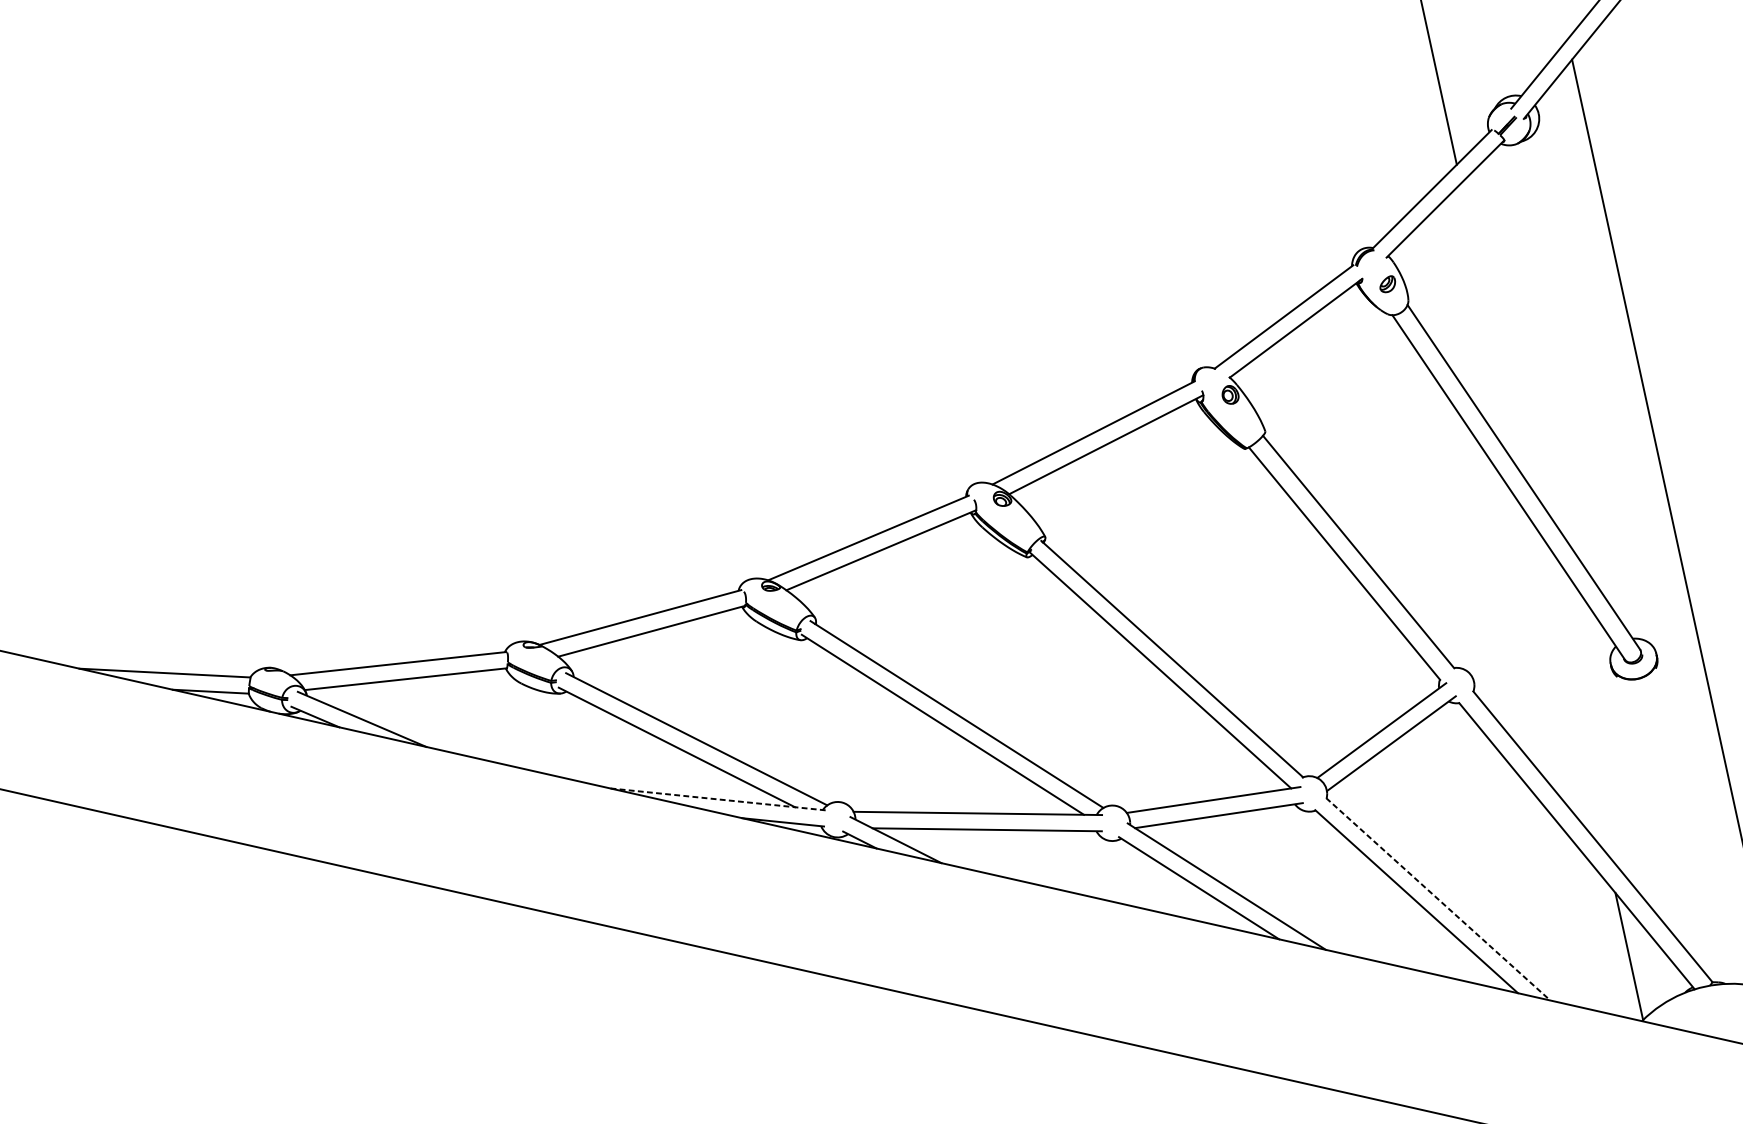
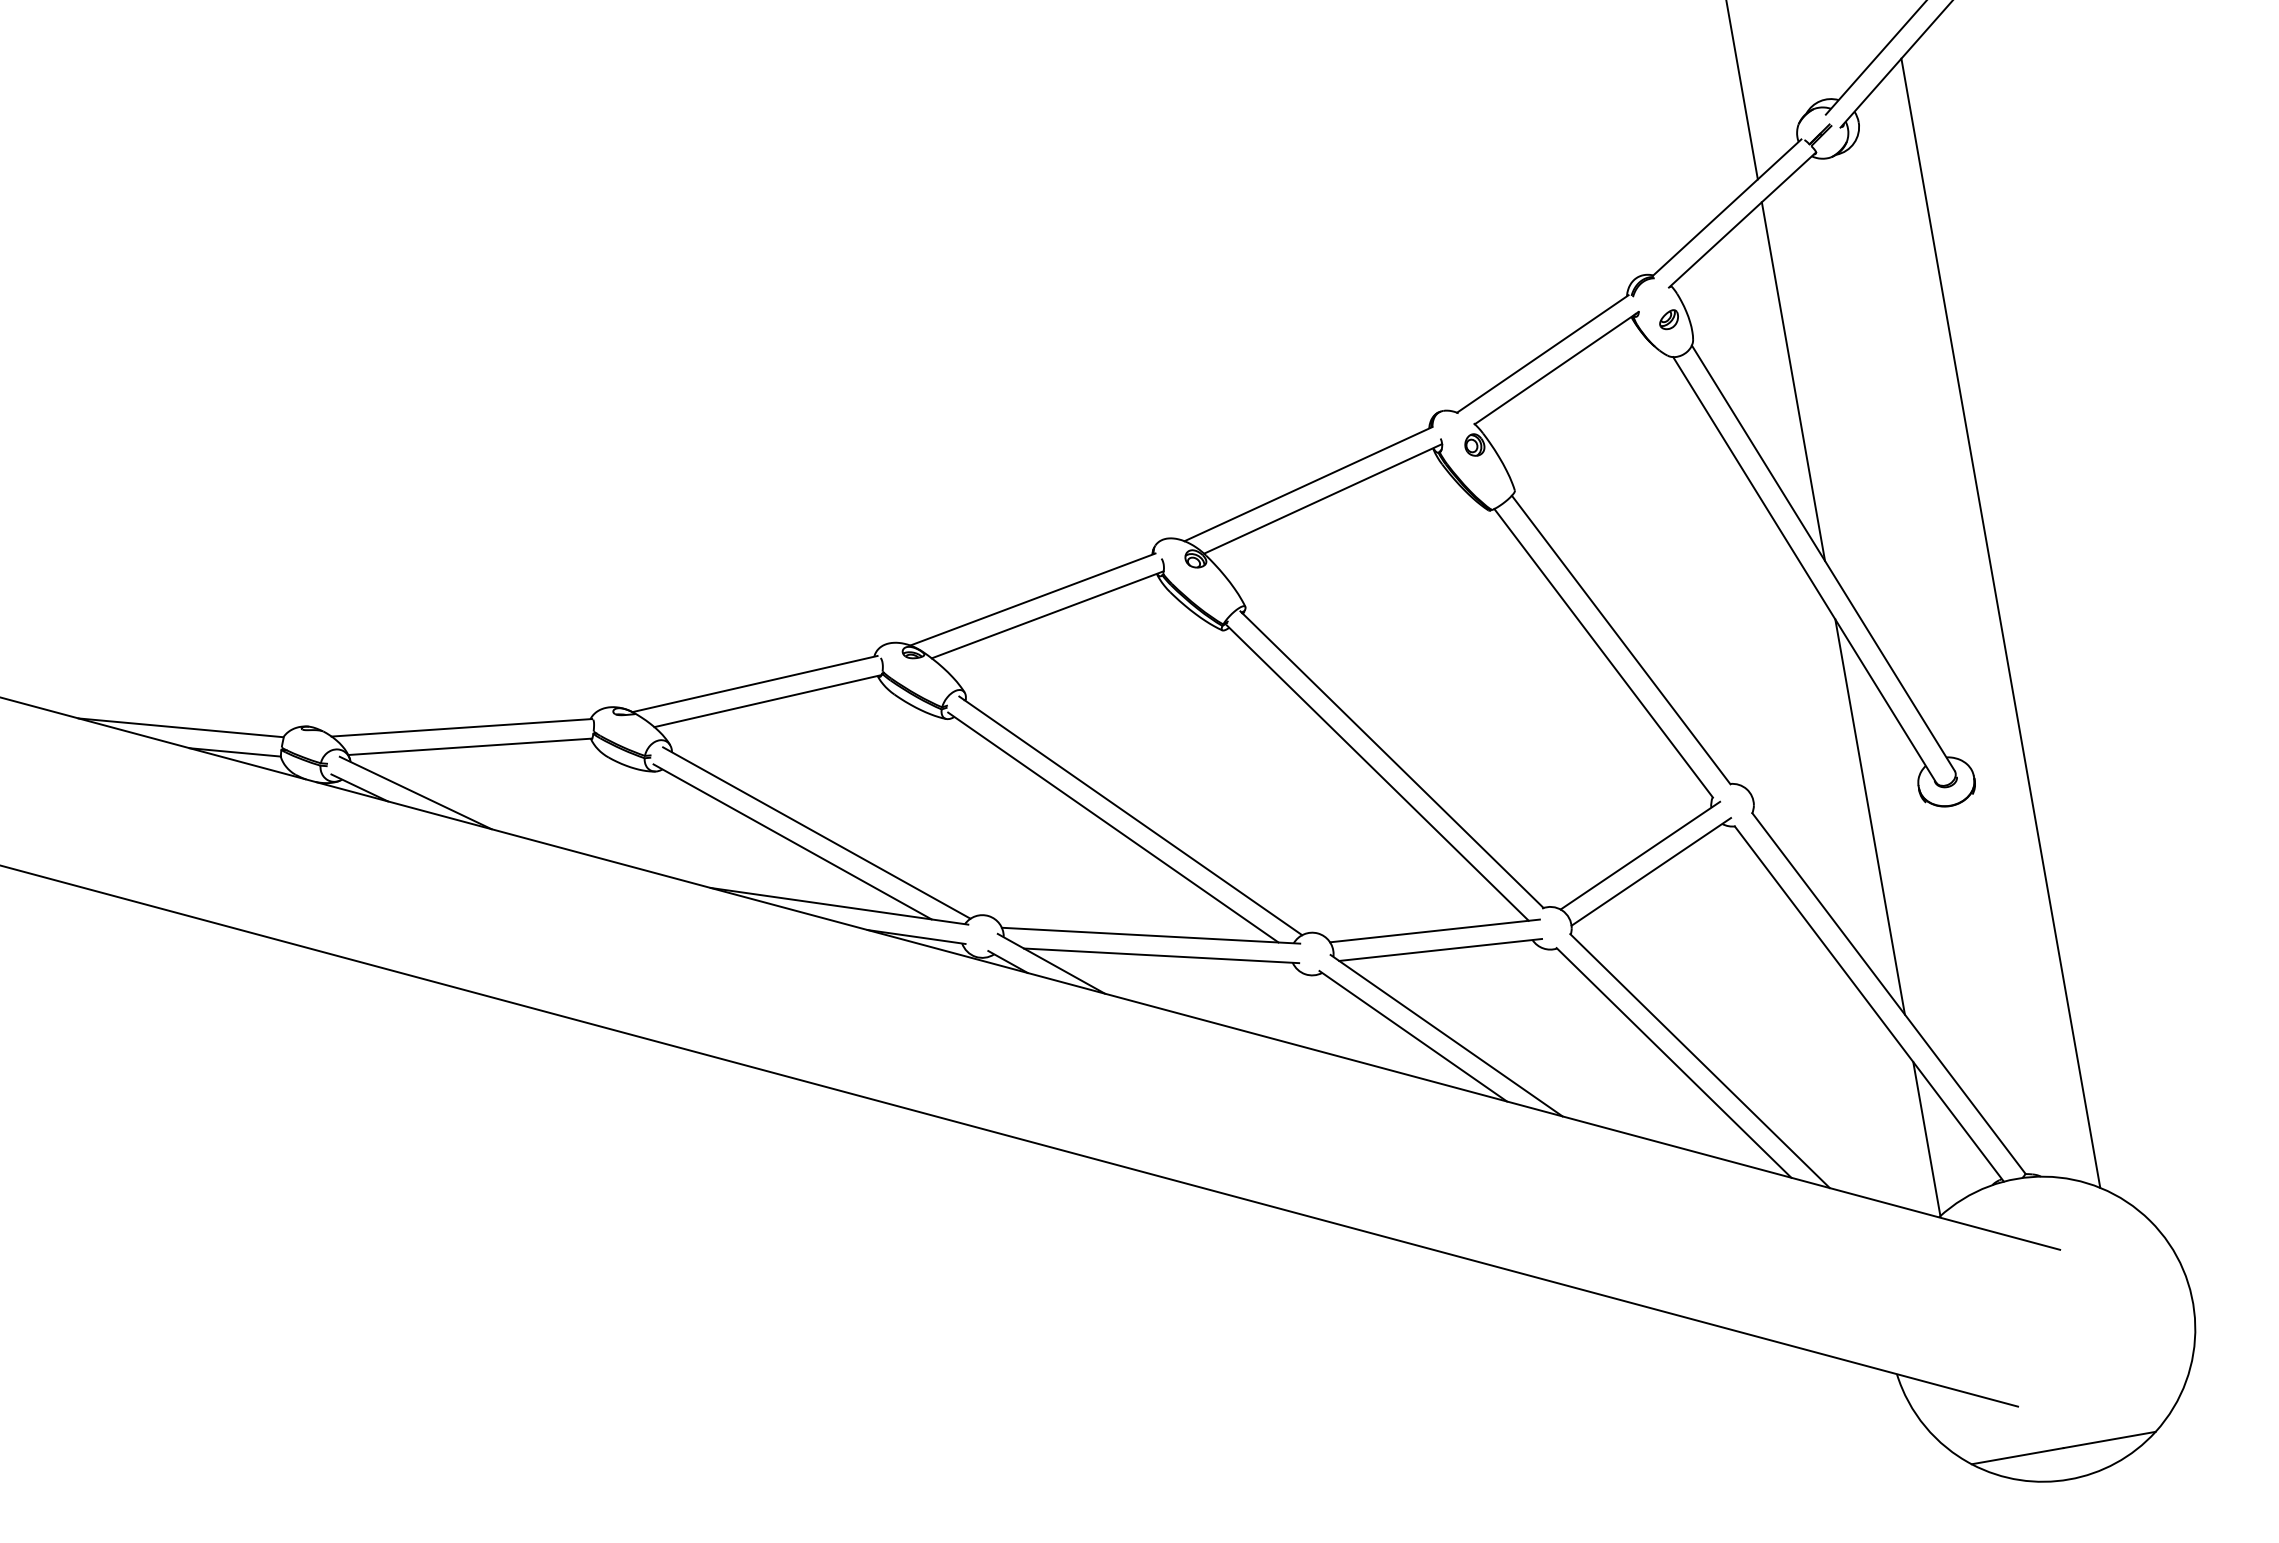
line: (1493, 331) -> (1793, 381), added
line: (1570, 690) -> (1869, 816), added
line: (718, 799) -> (839, 906), dashed -> solid
line: (1438, 899) -> (1700, 1061), dashed -> solid

